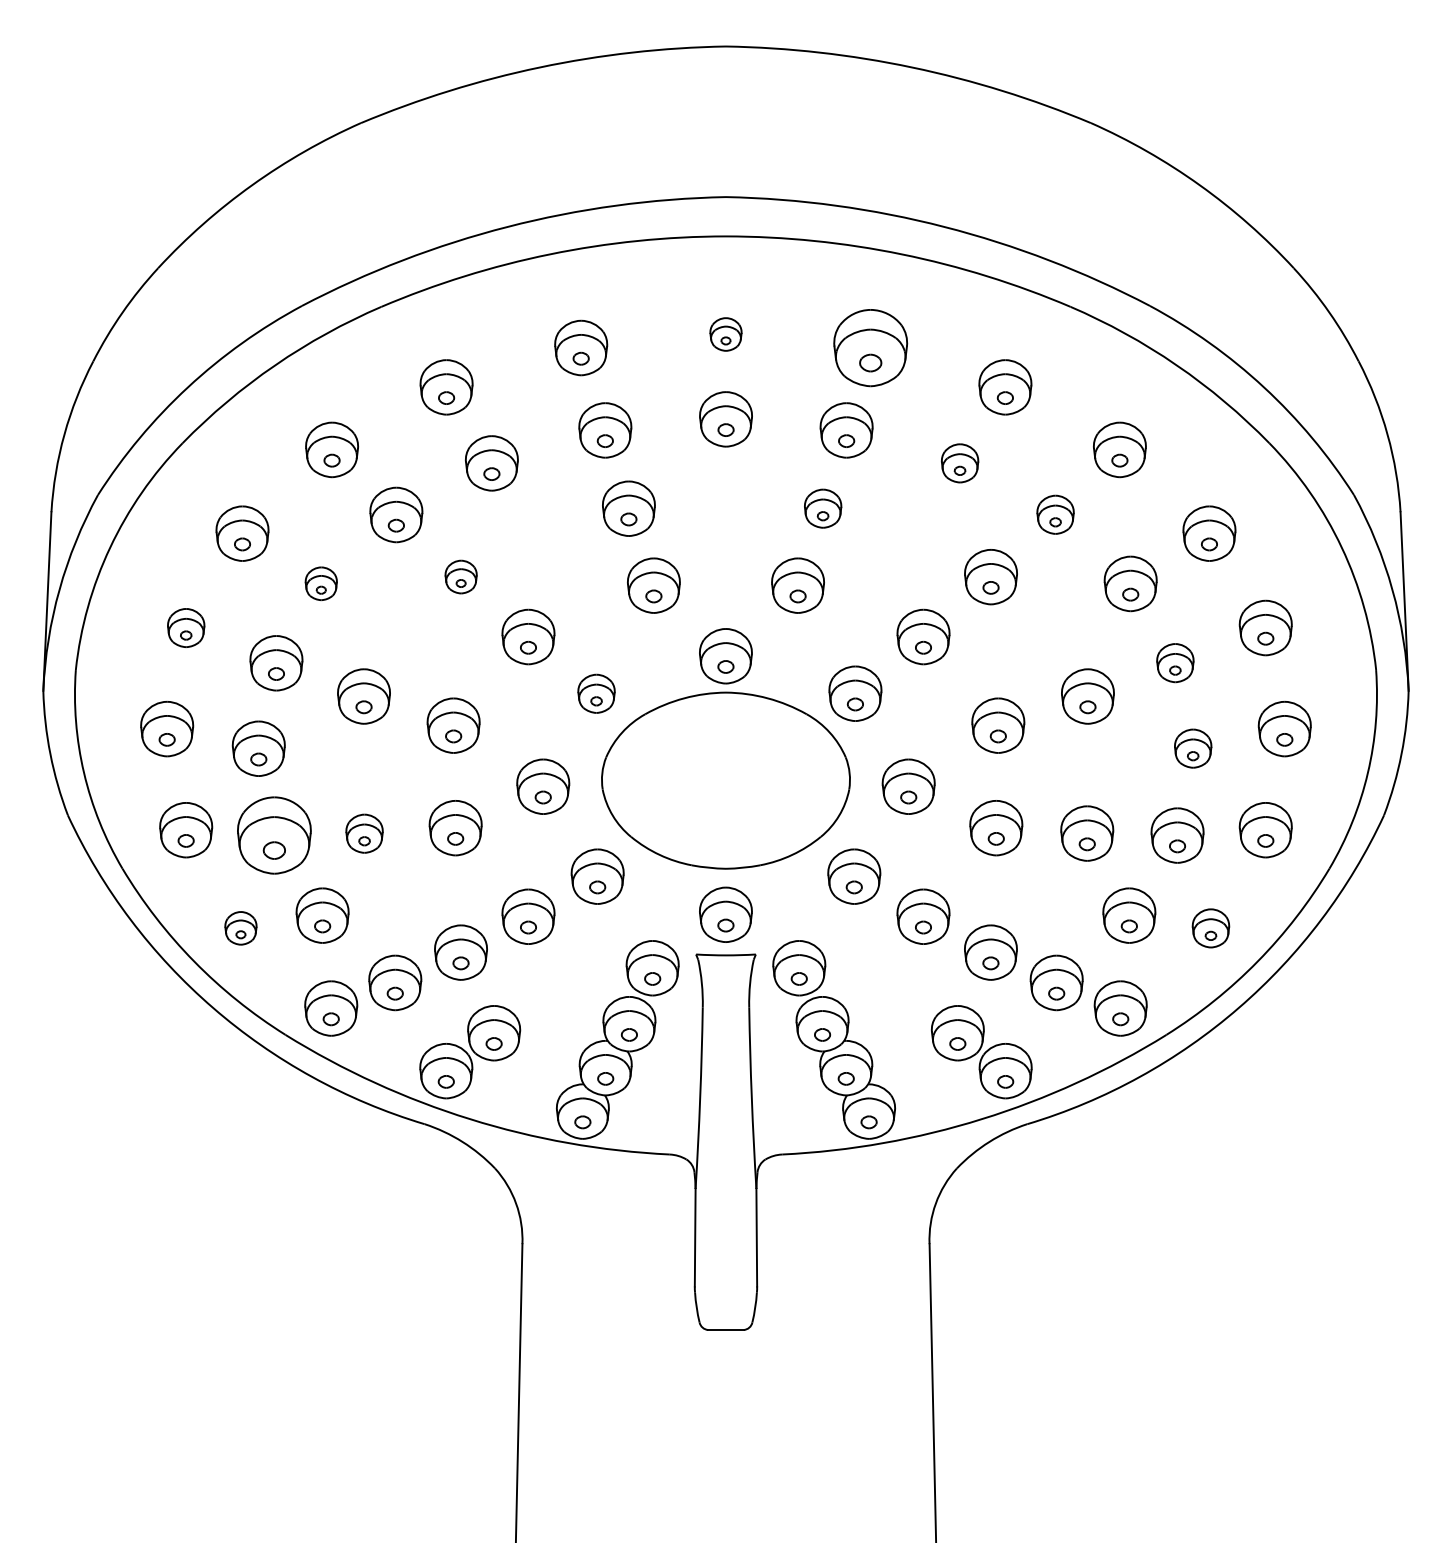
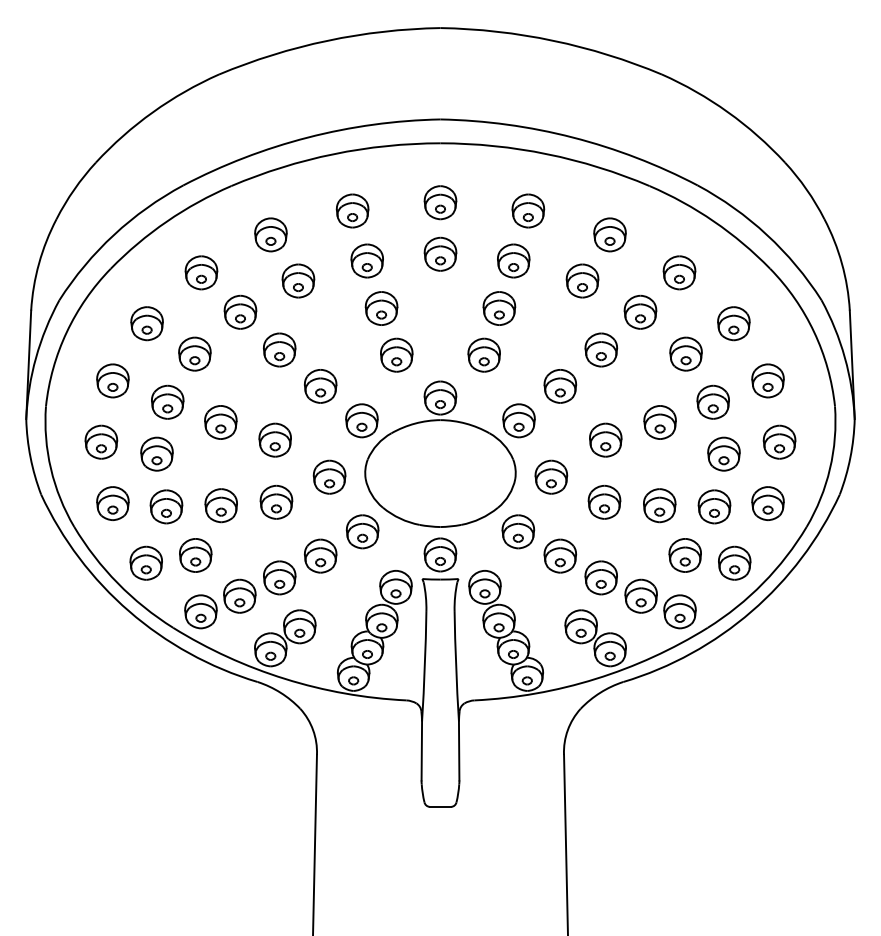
part: (726, 333) -> (440, 202), size x1.67
part: (871, 347) -> (528, 210), size x0.71
part: (960, 462) -> (582, 280), size x1.43
part: (823, 508) -> (499, 308), size x1.43
part: (1055, 513) -> (640, 311), size x1.43
part: (460, 576) -> (279, 349), size x1.67
part: (320, 582) -> (194, 353), size x1.67
part: (185, 627) -> (112, 380), size x1.43
part: (1174, 661) -> (712, 401), size x1.43
part: (595, 693) -> (361, 420), size x1.43
part: (1192, 747) -> (723, 453), size x1.43
part: (363, 833) -> (220, 505), size x1.43
part: (274, 834) -> (166, 506), size x0.71
part: (239, 927) -> (145, 562), size x1.67
part: (1210, 927) -> (734, 562), size x1.43

